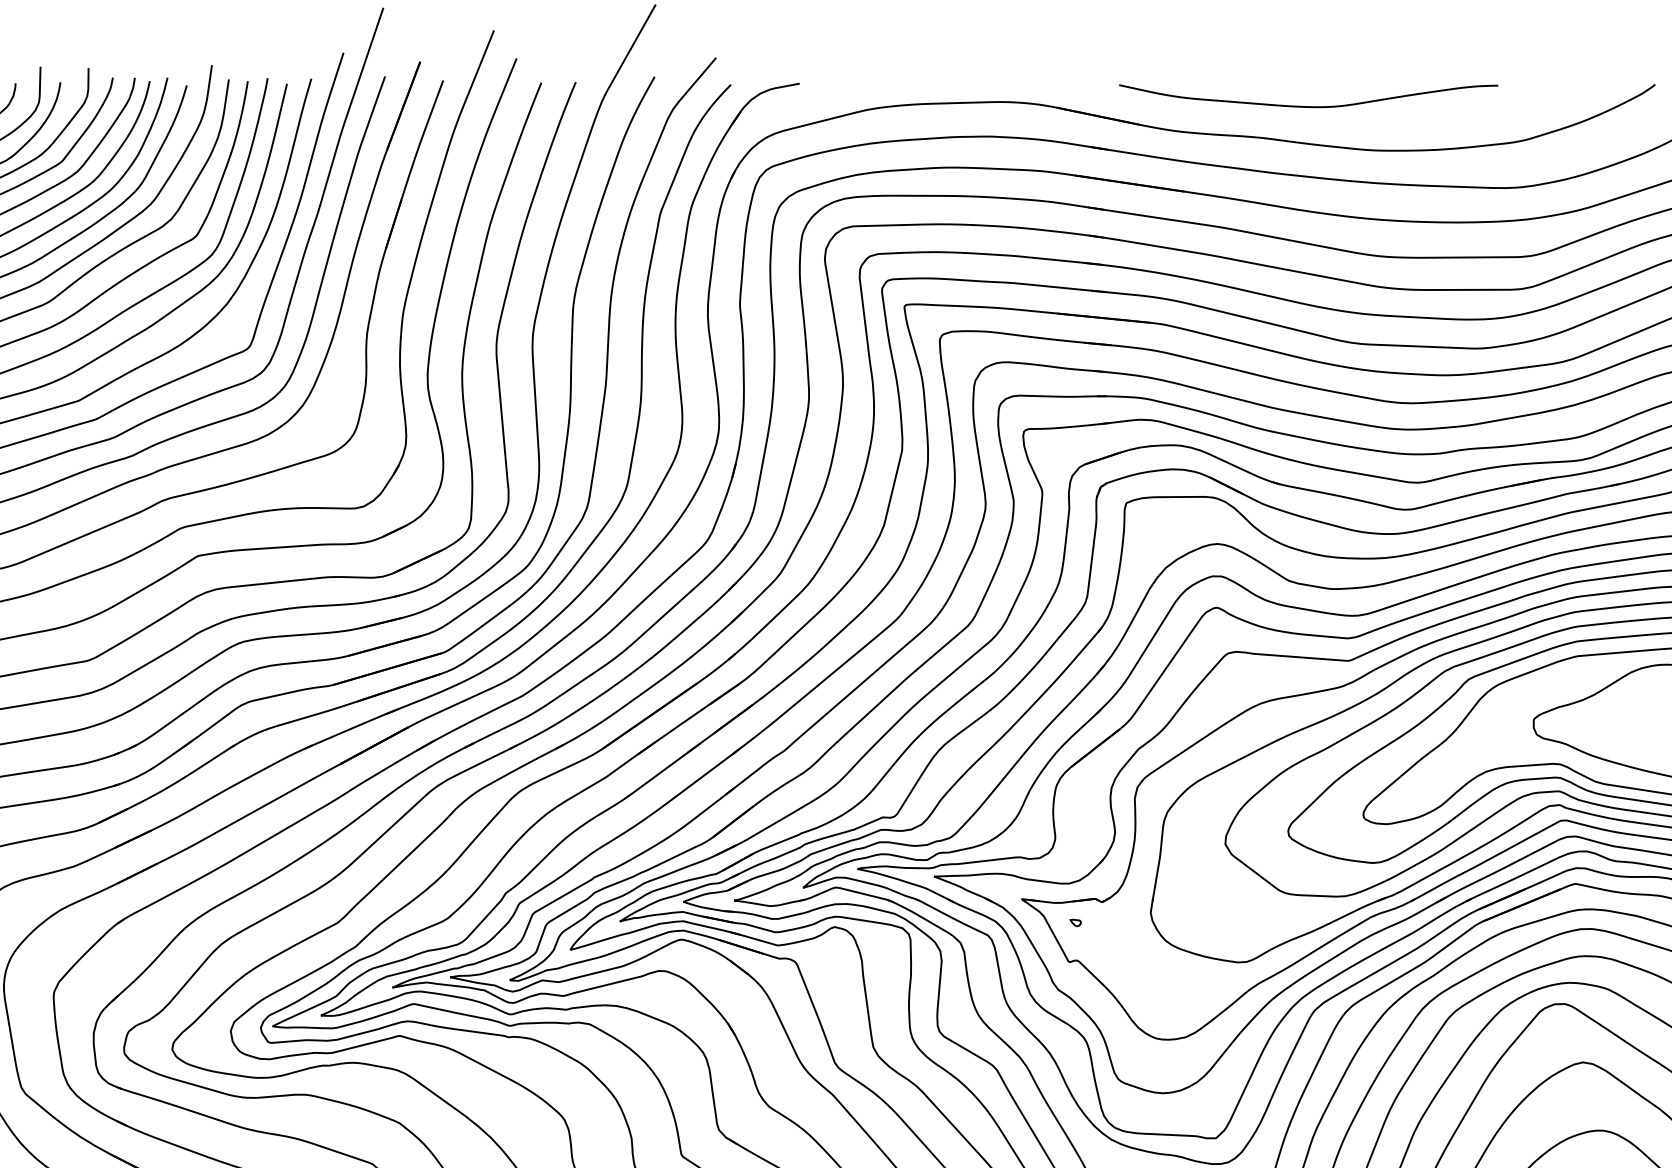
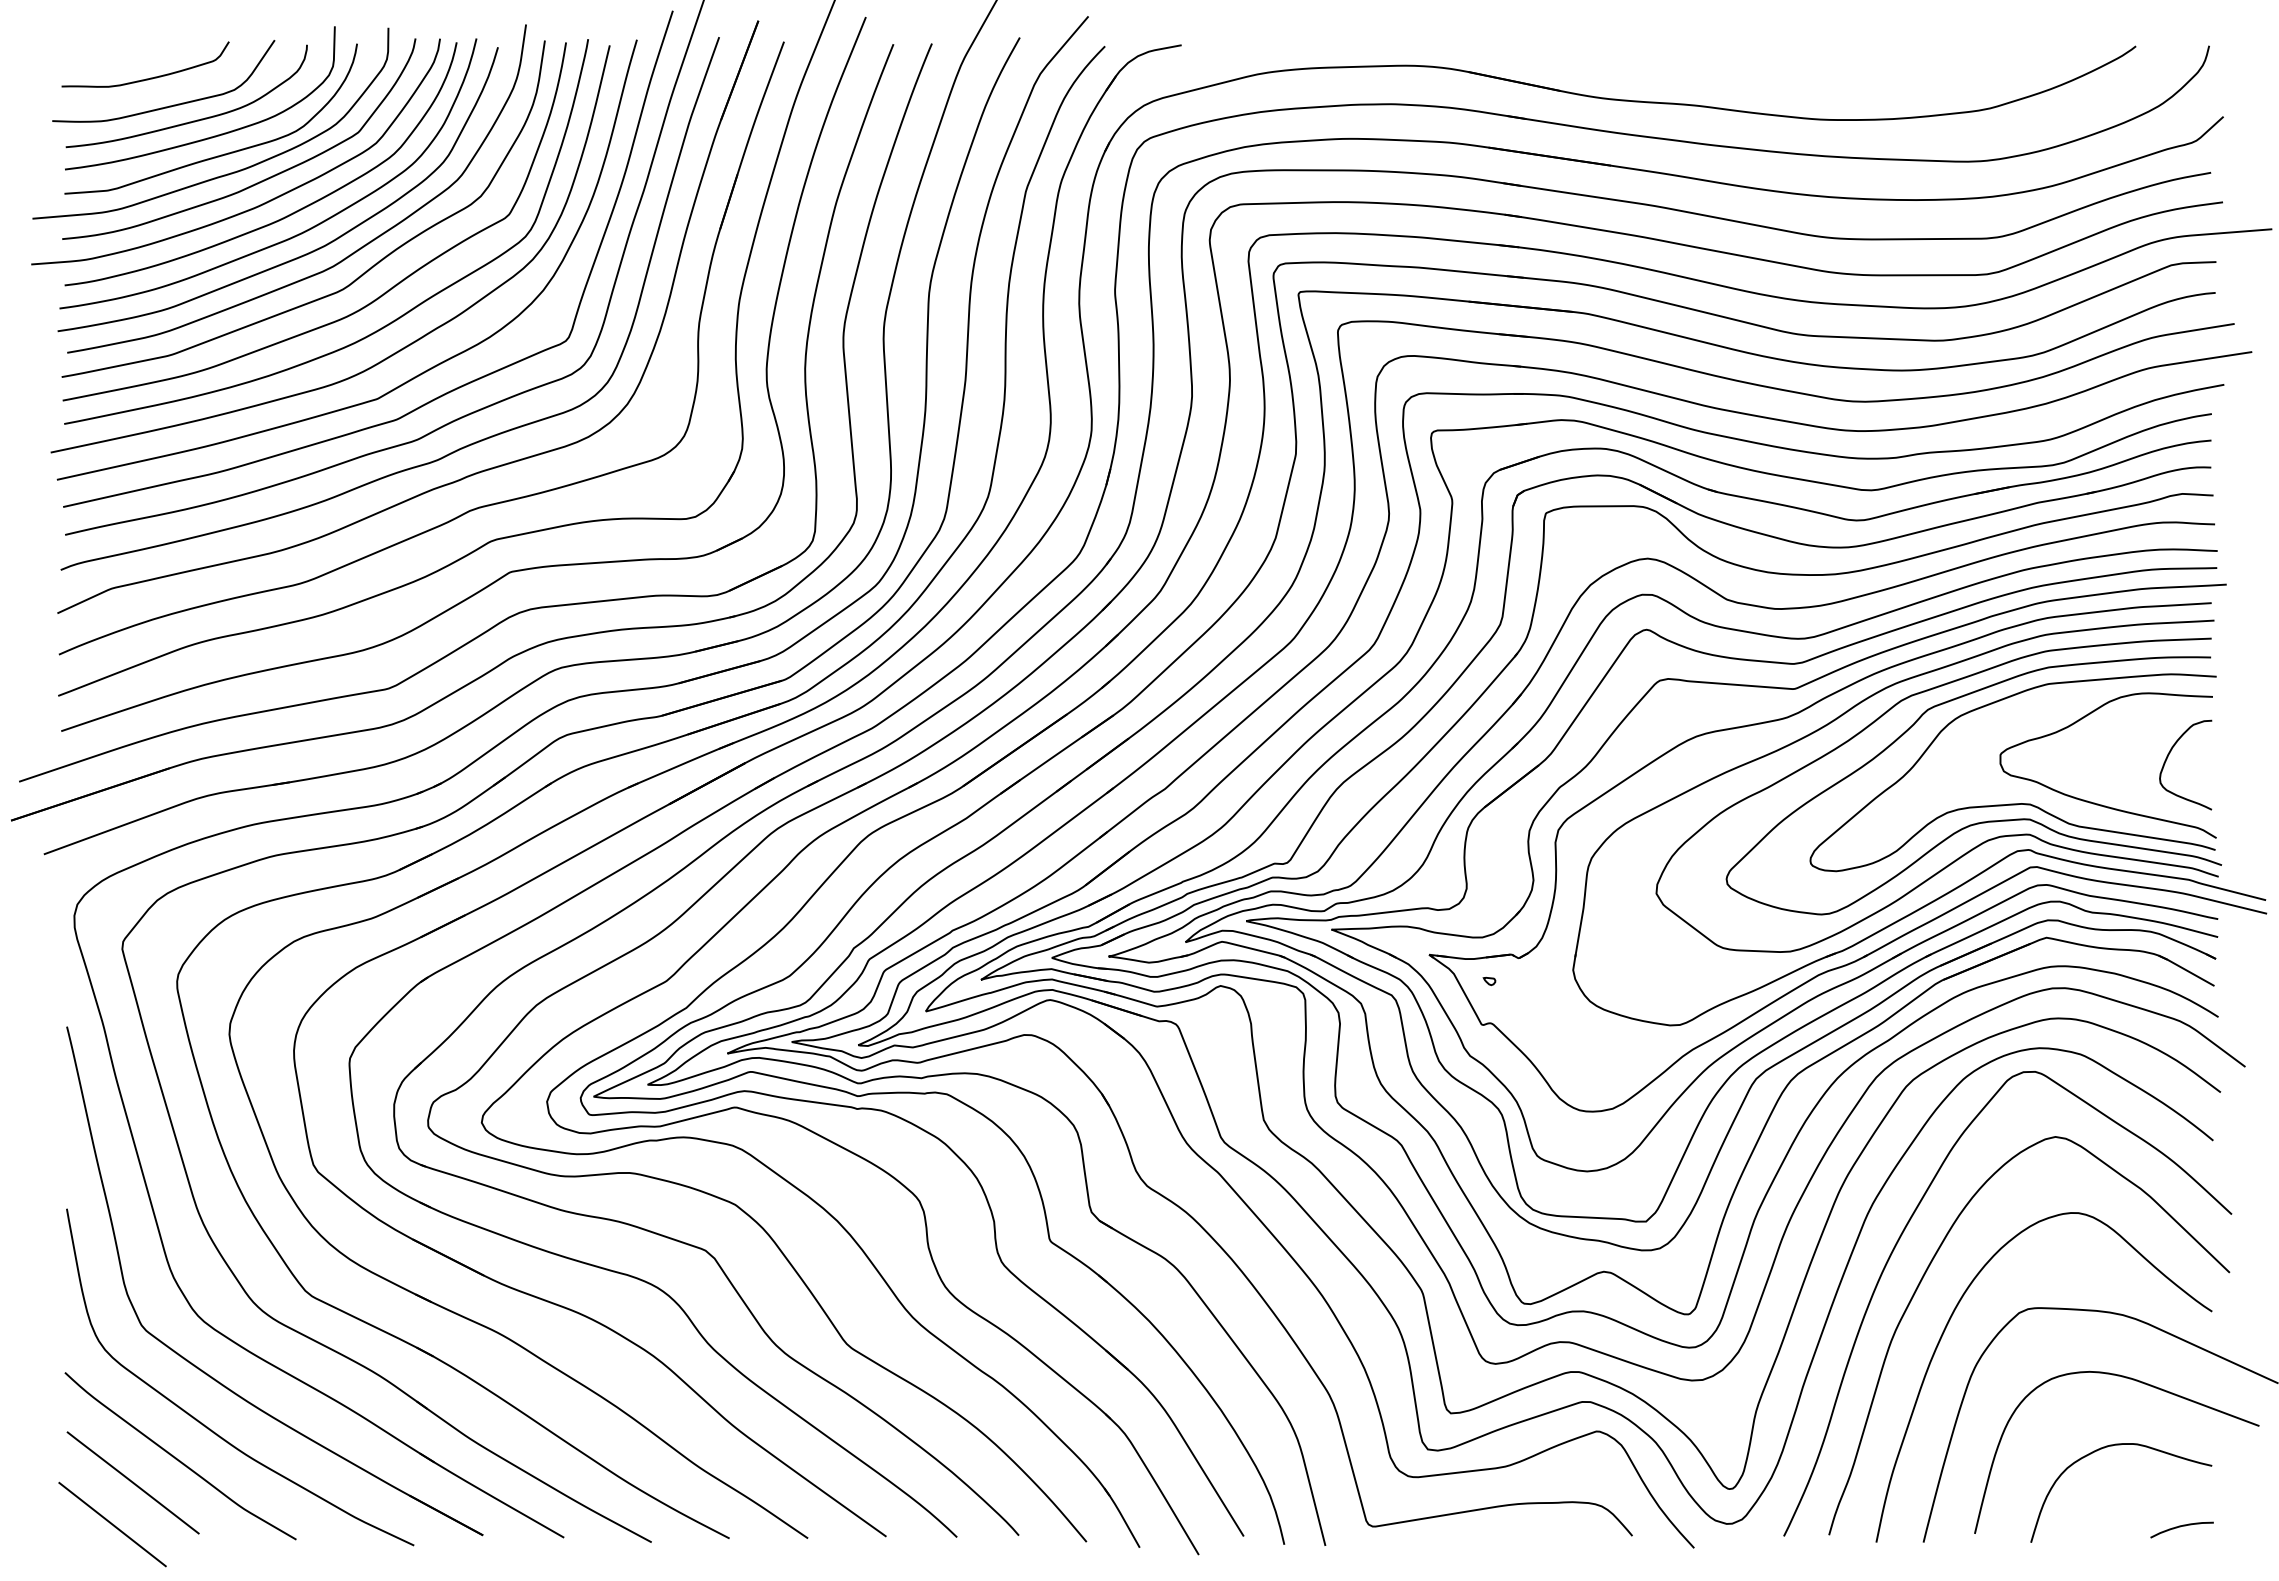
curve: (1308, 106) -> (1749, 70), removed

